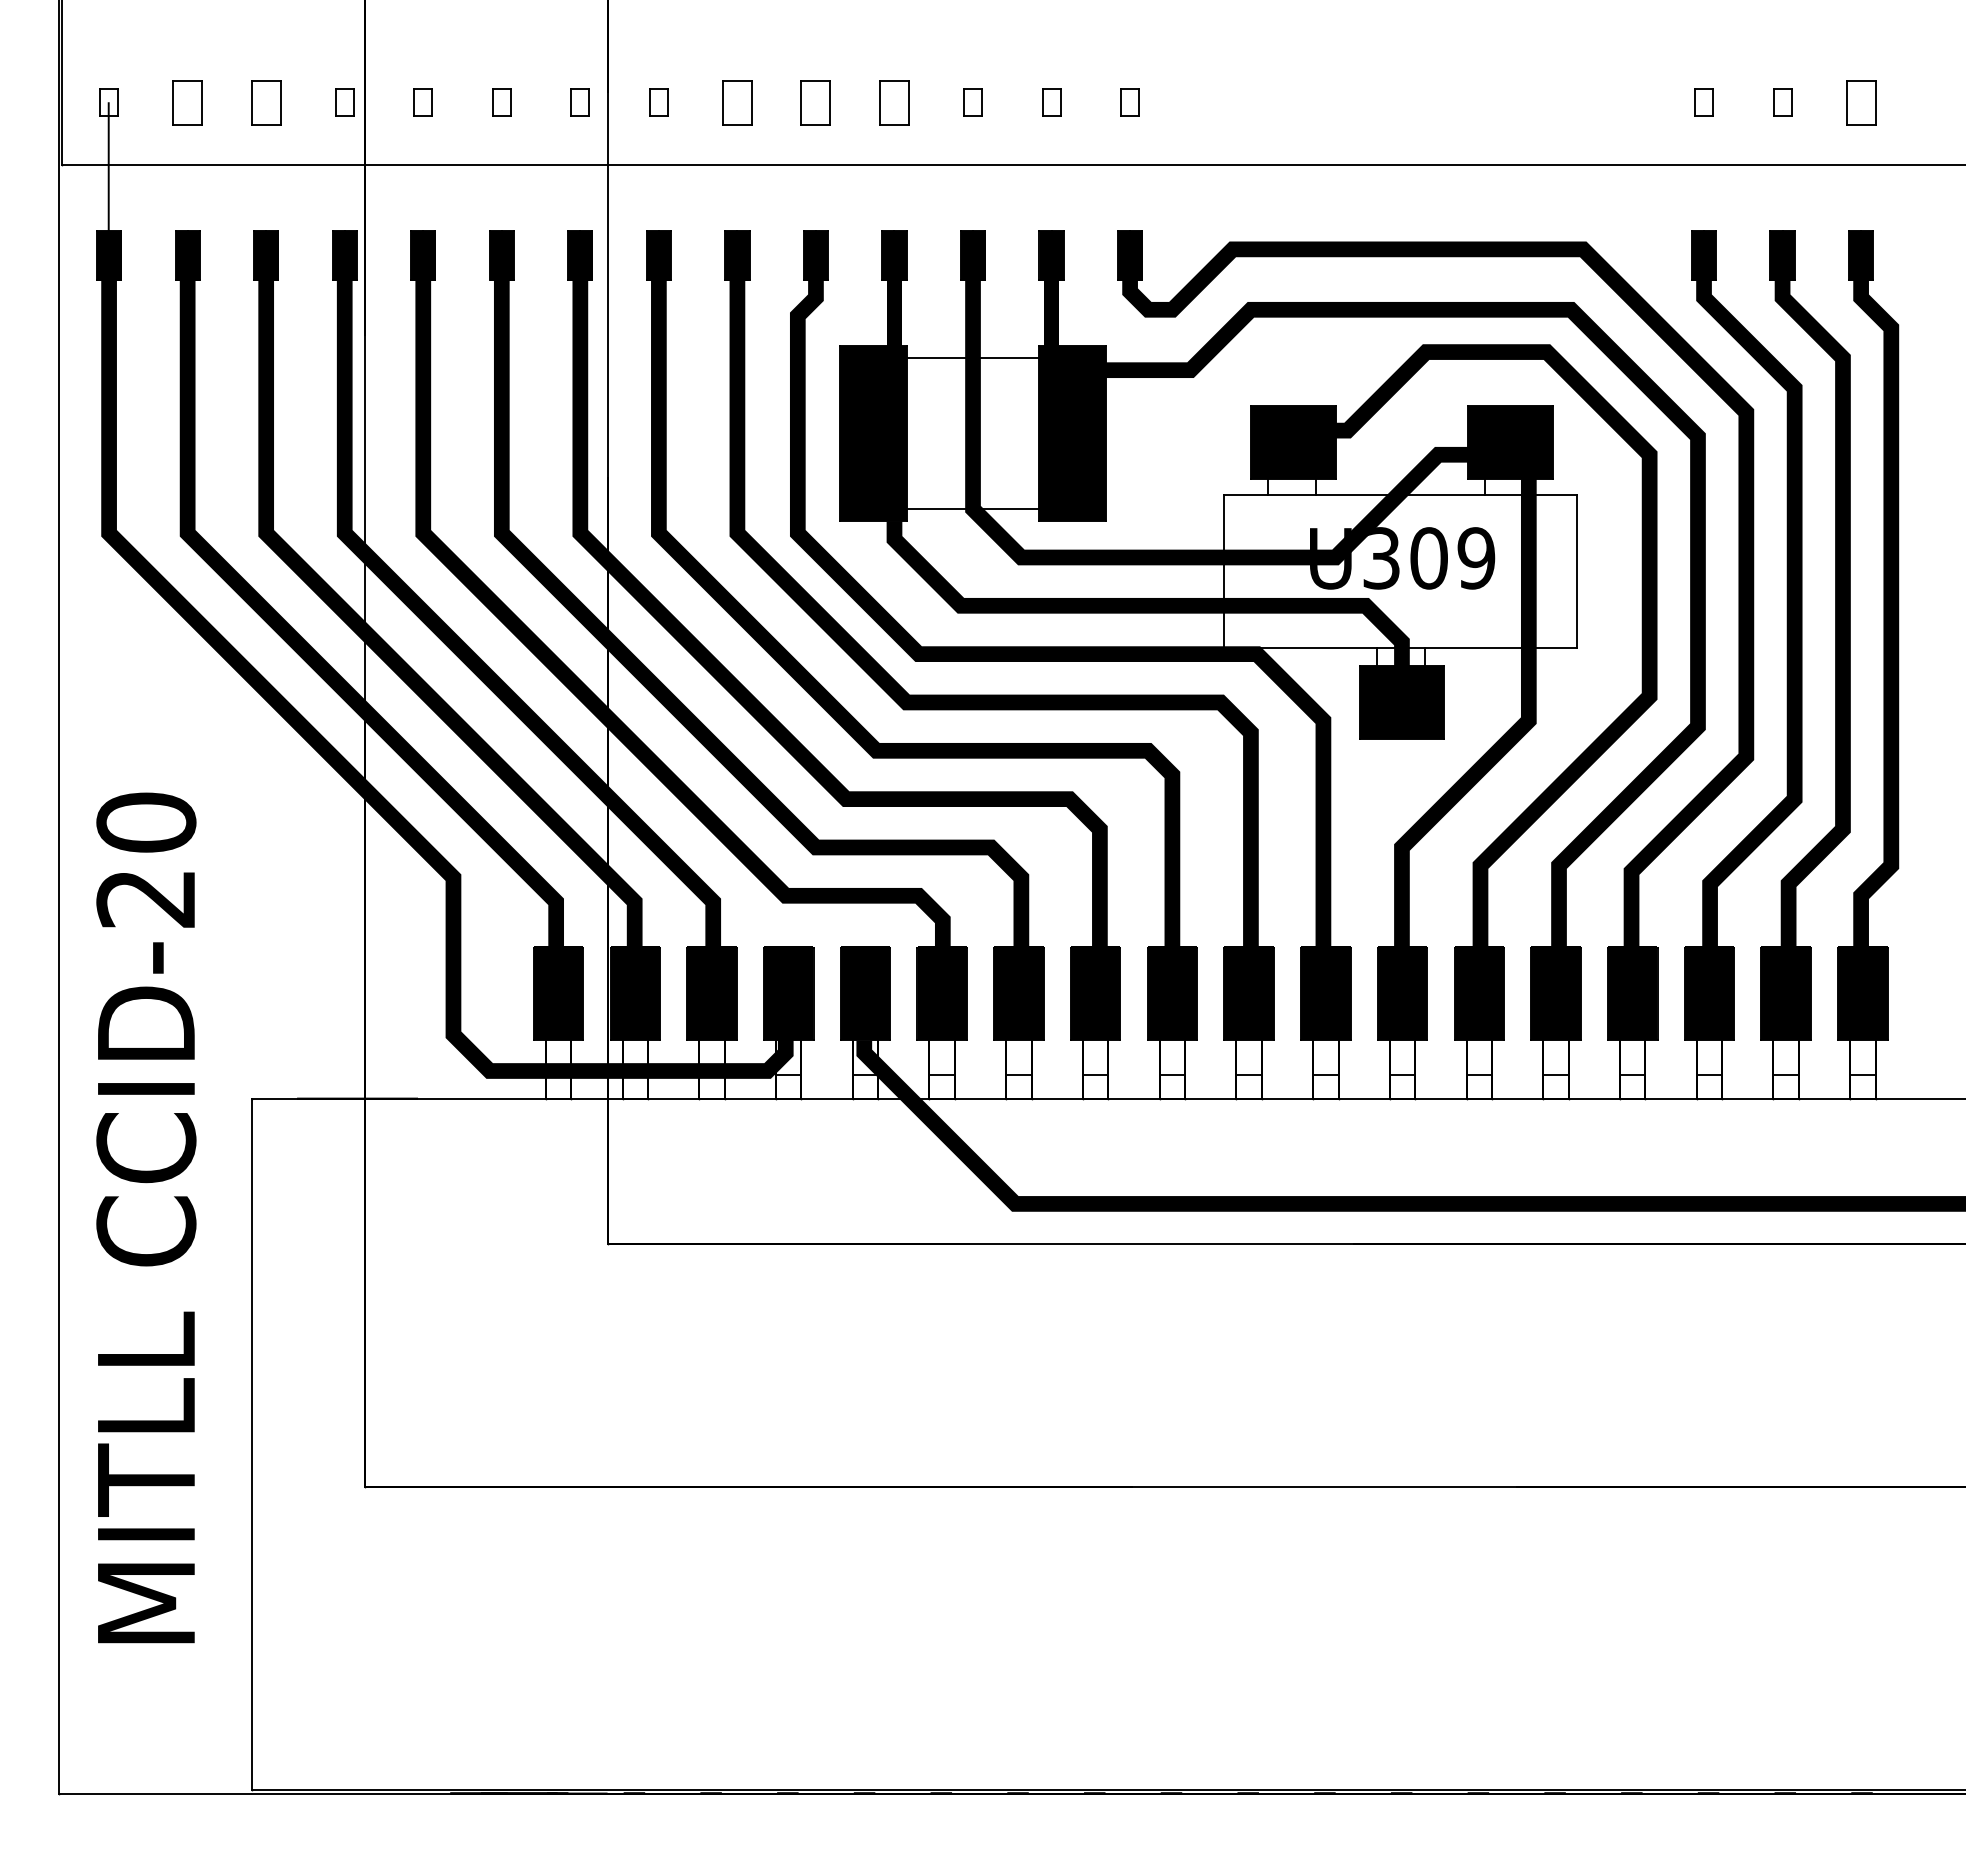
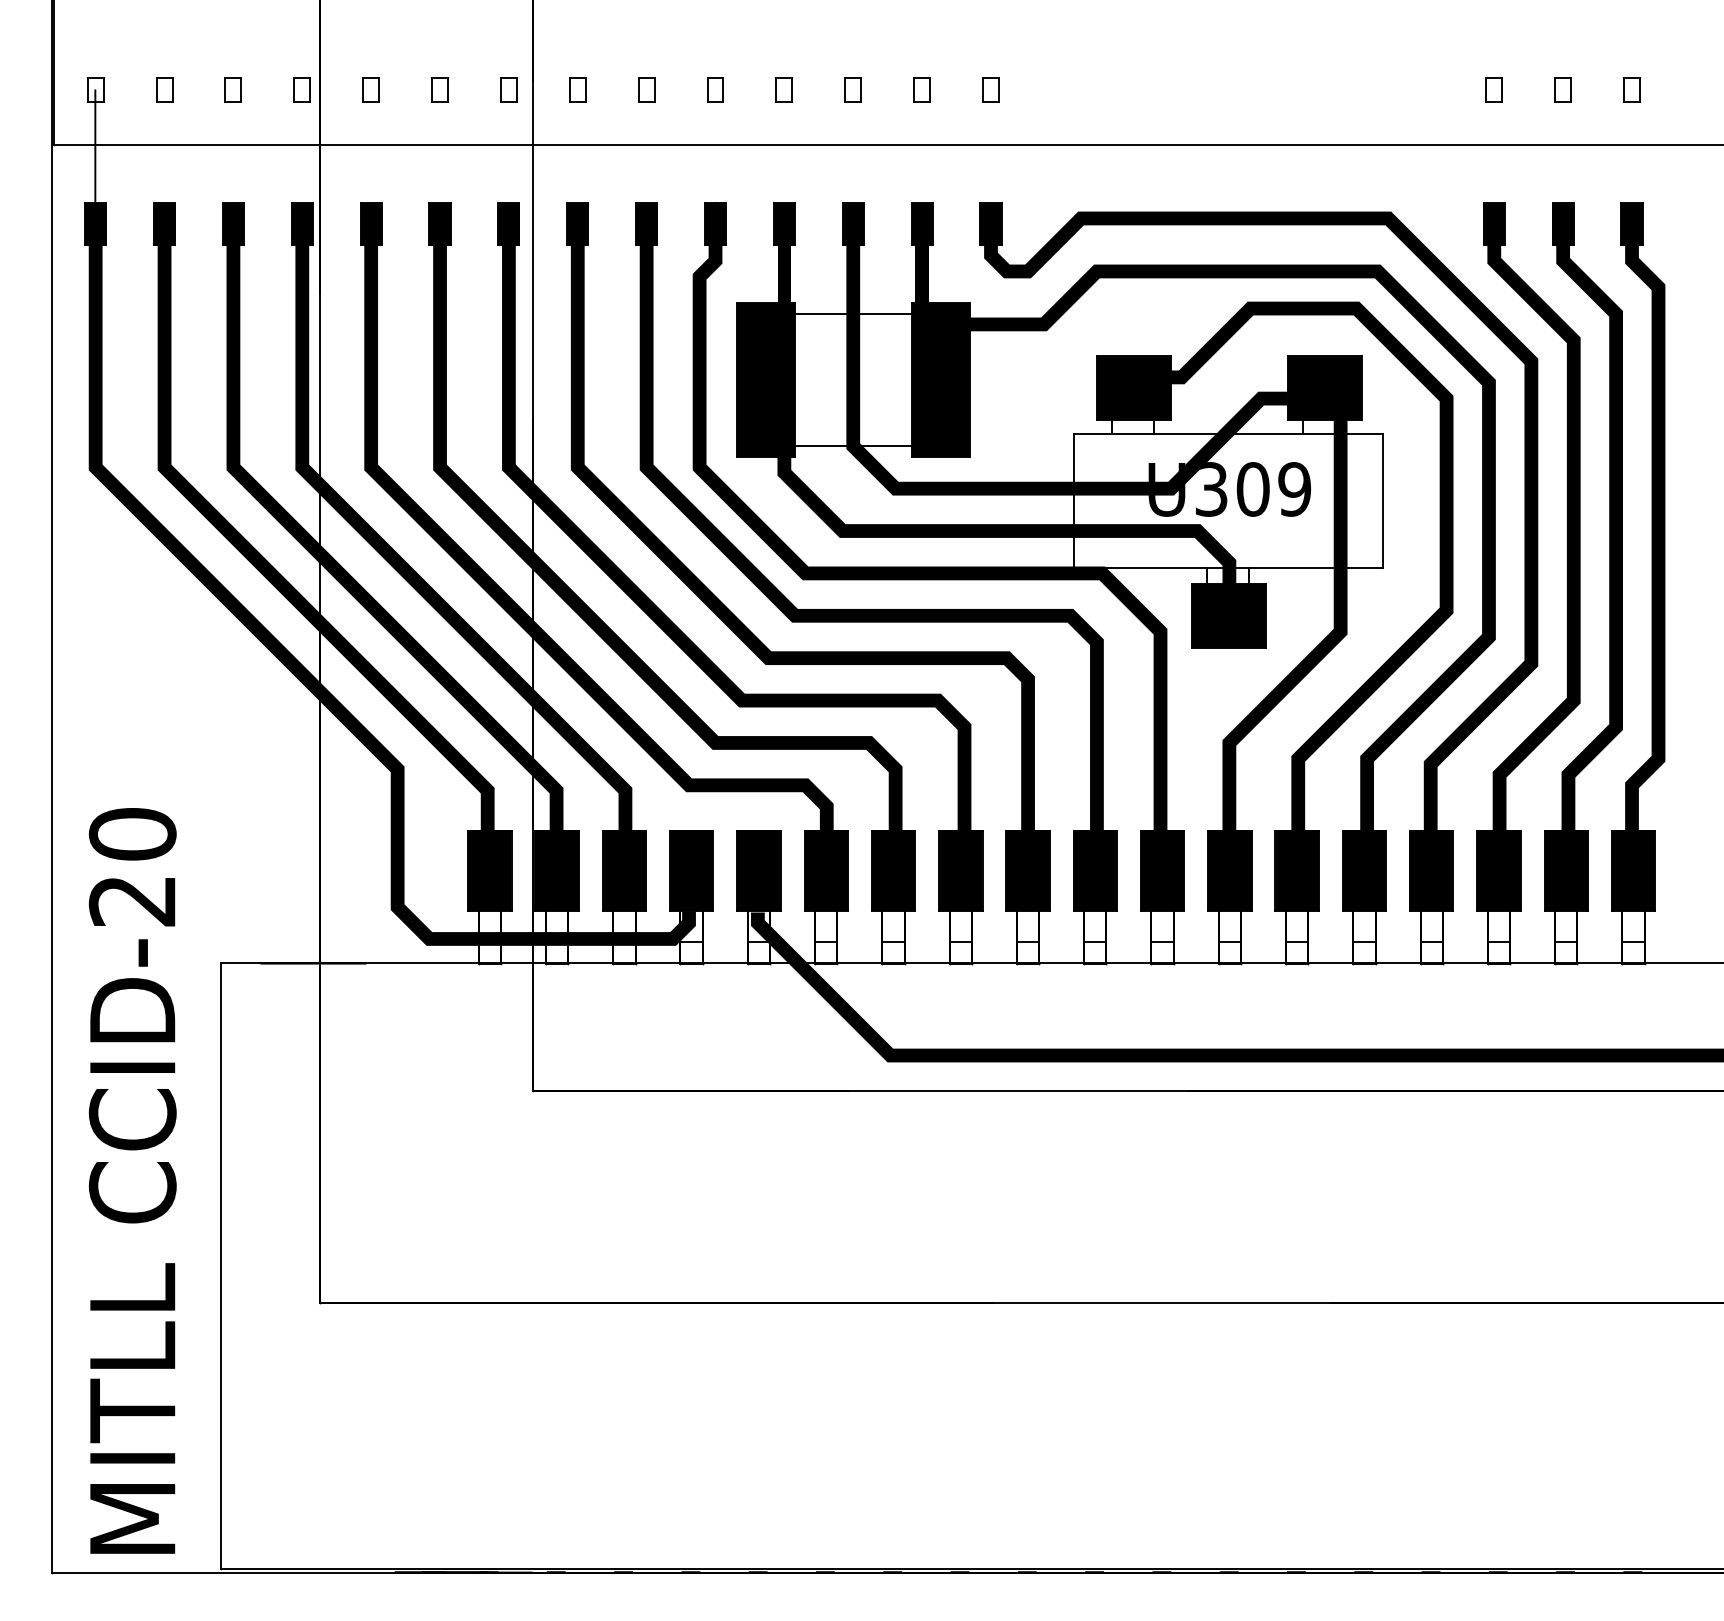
part: (187, 102) -> (164, 89), size x0.62
part: (265, 102) -> (232, 89), size x0.62
part: (736, 102) -> (645, 89), size x0.62
part: (815, 102) -> (715, 89), size x0.62
part: (894, 102) -> (784, 89), size x0.62
part: (1860, 102) -> (1631, 89), size x0.62
text: (146, 1217) -> (132, 1180), moved

